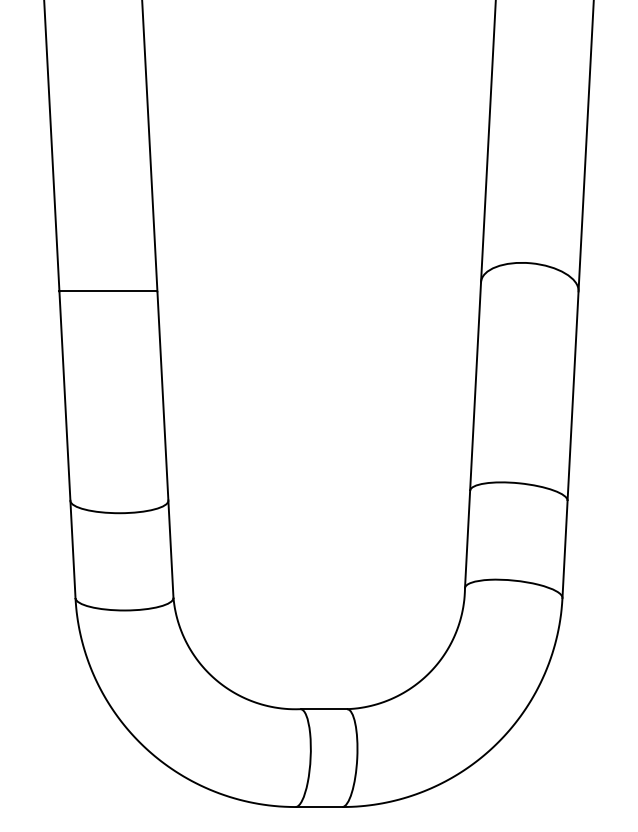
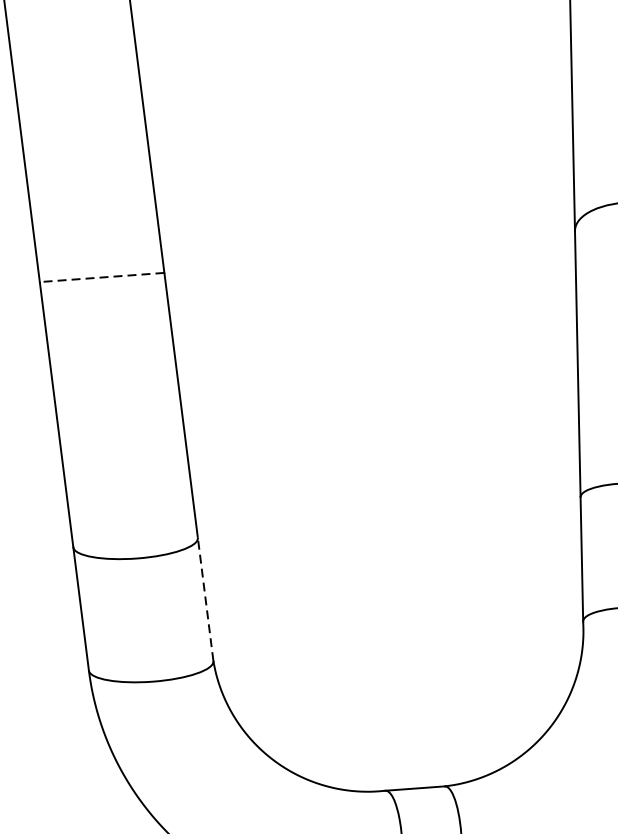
line: (108, 291) -> (102, 277), solid -> dashed
line: (170, 549) -> (205, 599), solid -> dashed

